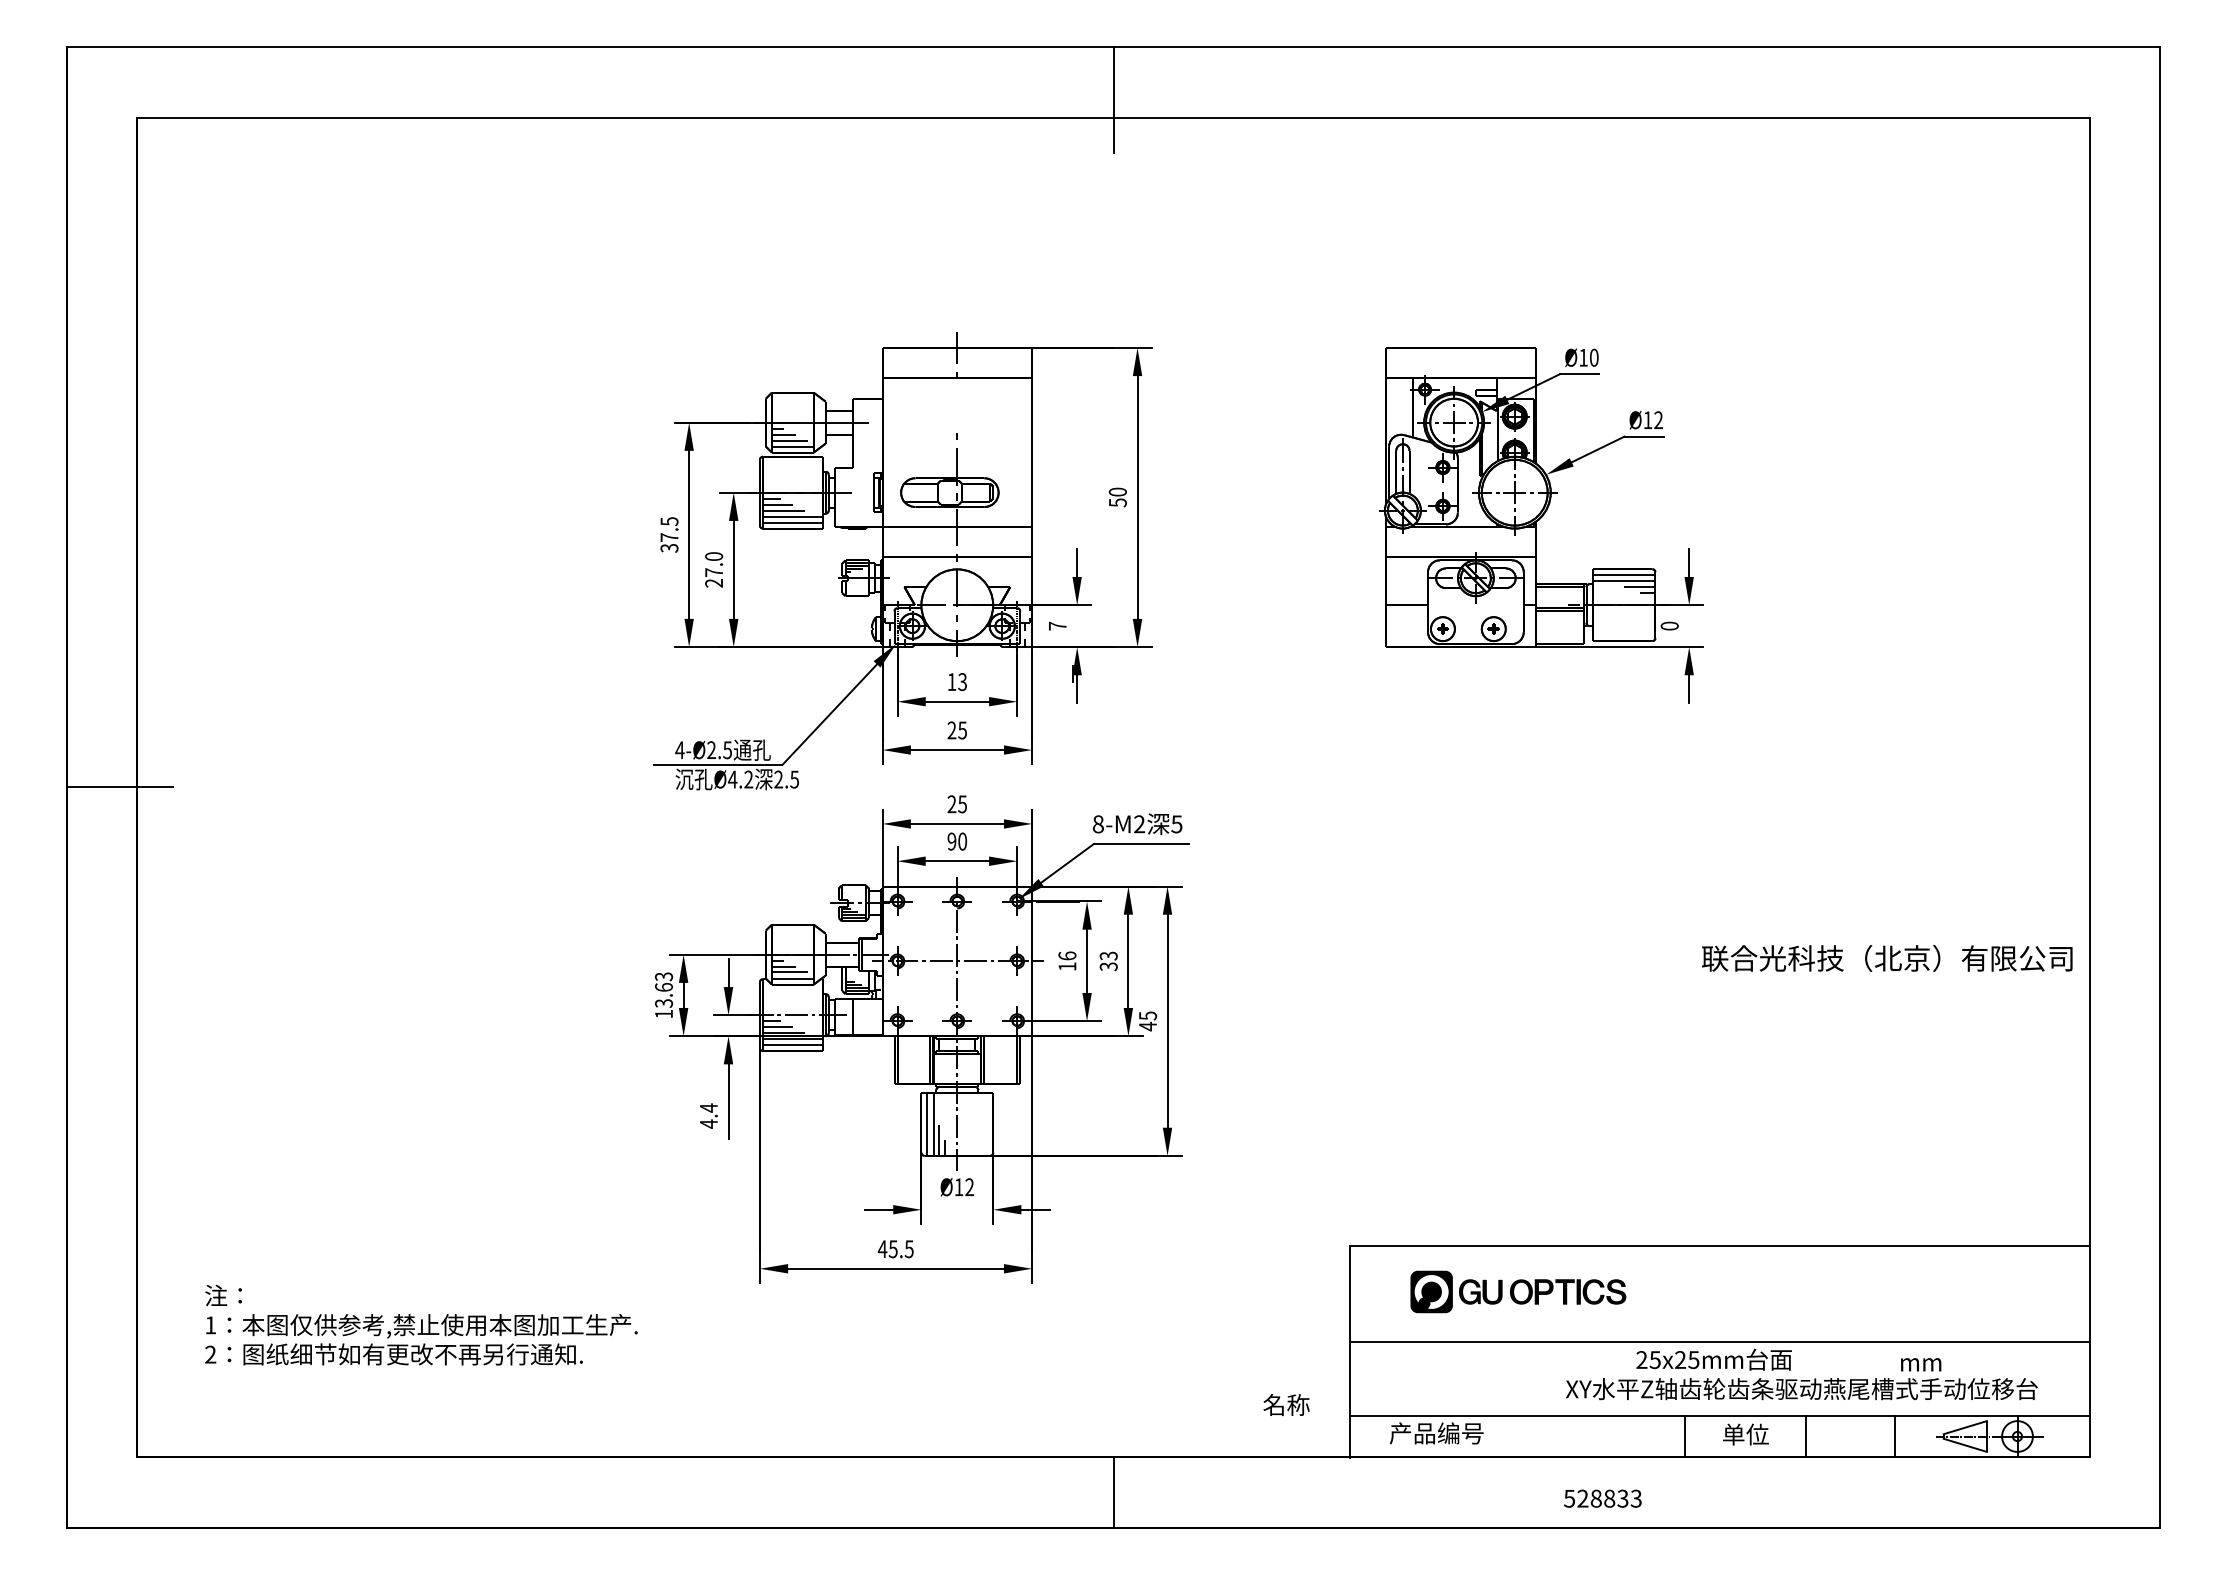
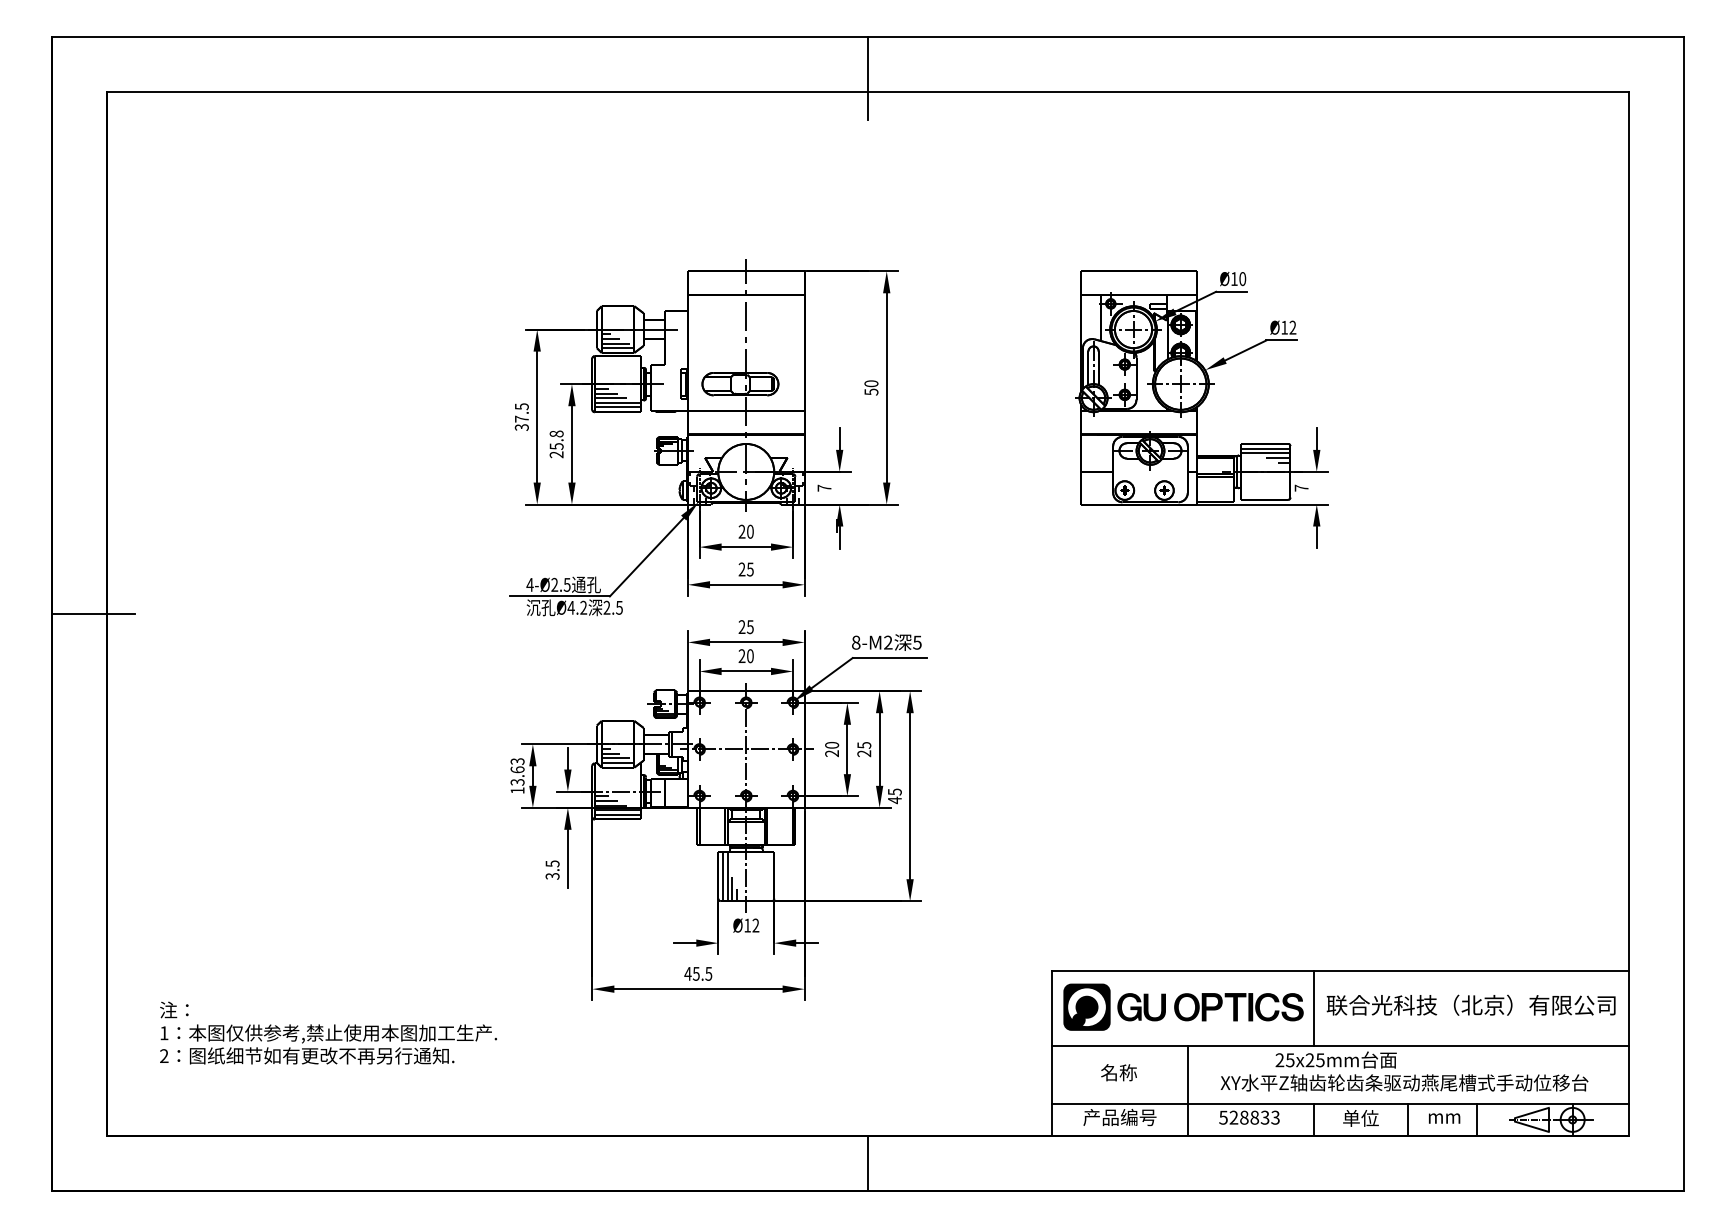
line: (956, 405) -> (745, 316), added
text: (714, 564) -> (556, 440), 27.0 -> 25.8
text: (1669, 625) -> (1301, 487), 0 -> 7
text: (957, 681) -> (746, 531), 13 -> 20
text: (951, 841) -> (741, 656), 90 -> 20
text: (1887, 958) -> (1471, 1005), moved
text: (1067, 961) -> (832, 749), 16 -> 20
text: (1108, 961) -> (864, 749), 33 -> 25
text: (708, 1115) -> (552, 869), 4.4 -> 3.5
part: (1518, 1291) -> (1183, 1006), size x1.43
line: (1685, 1293) -> (1313, 1008), added
text: (1921, 1364) -> (1444, 1118), moved
line: (1524, 1399) -> (1188, 1091), added
text: (1286, 1404) -> (1118, 1072), moved
text: (1602, 1498) -> (1249, 1117), moved

